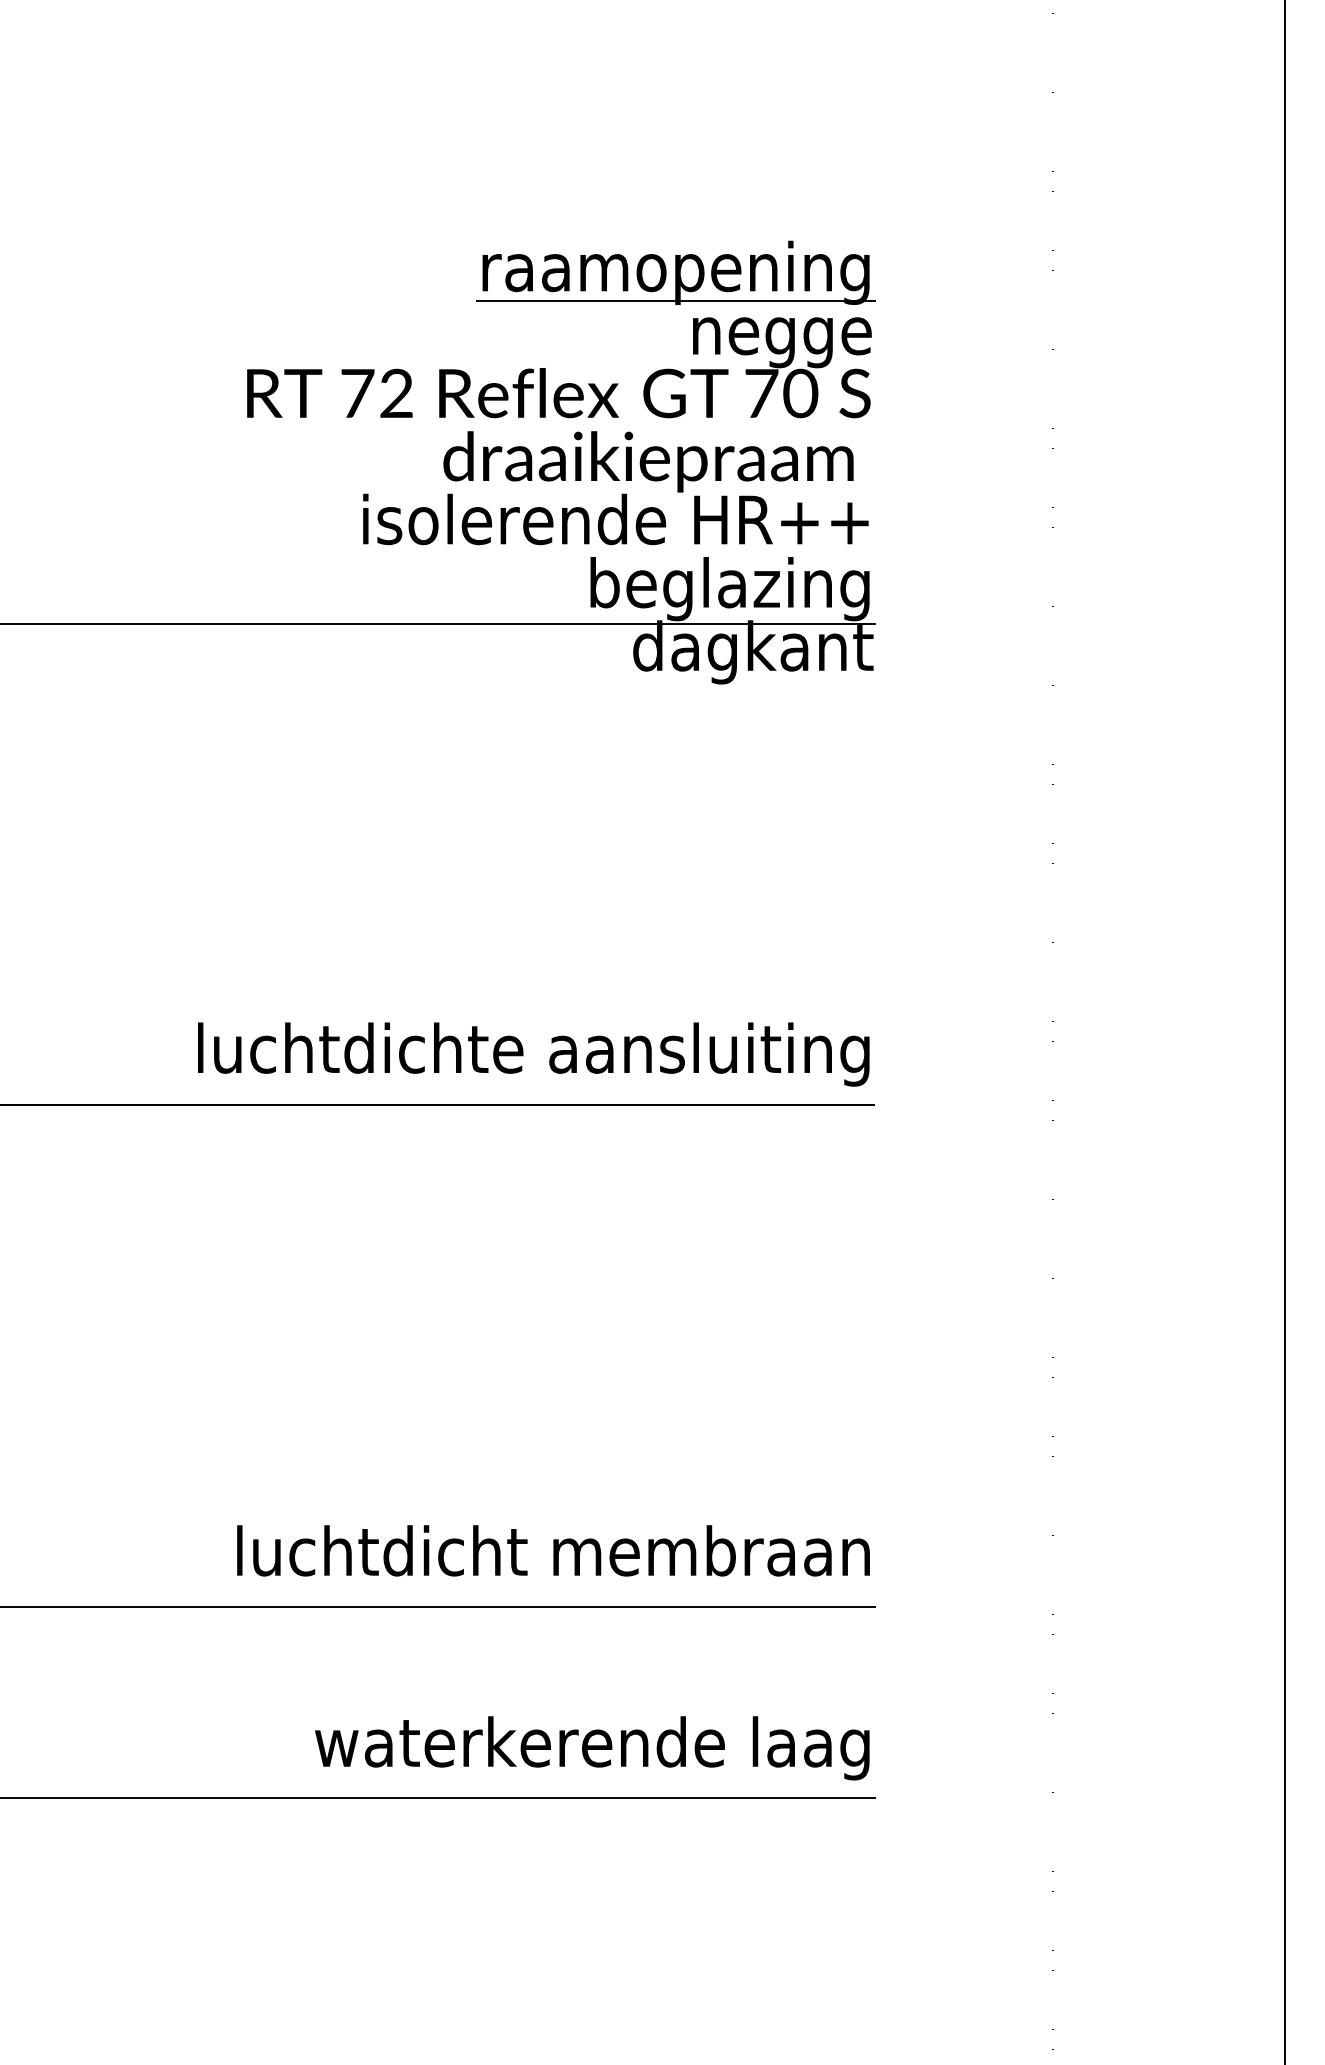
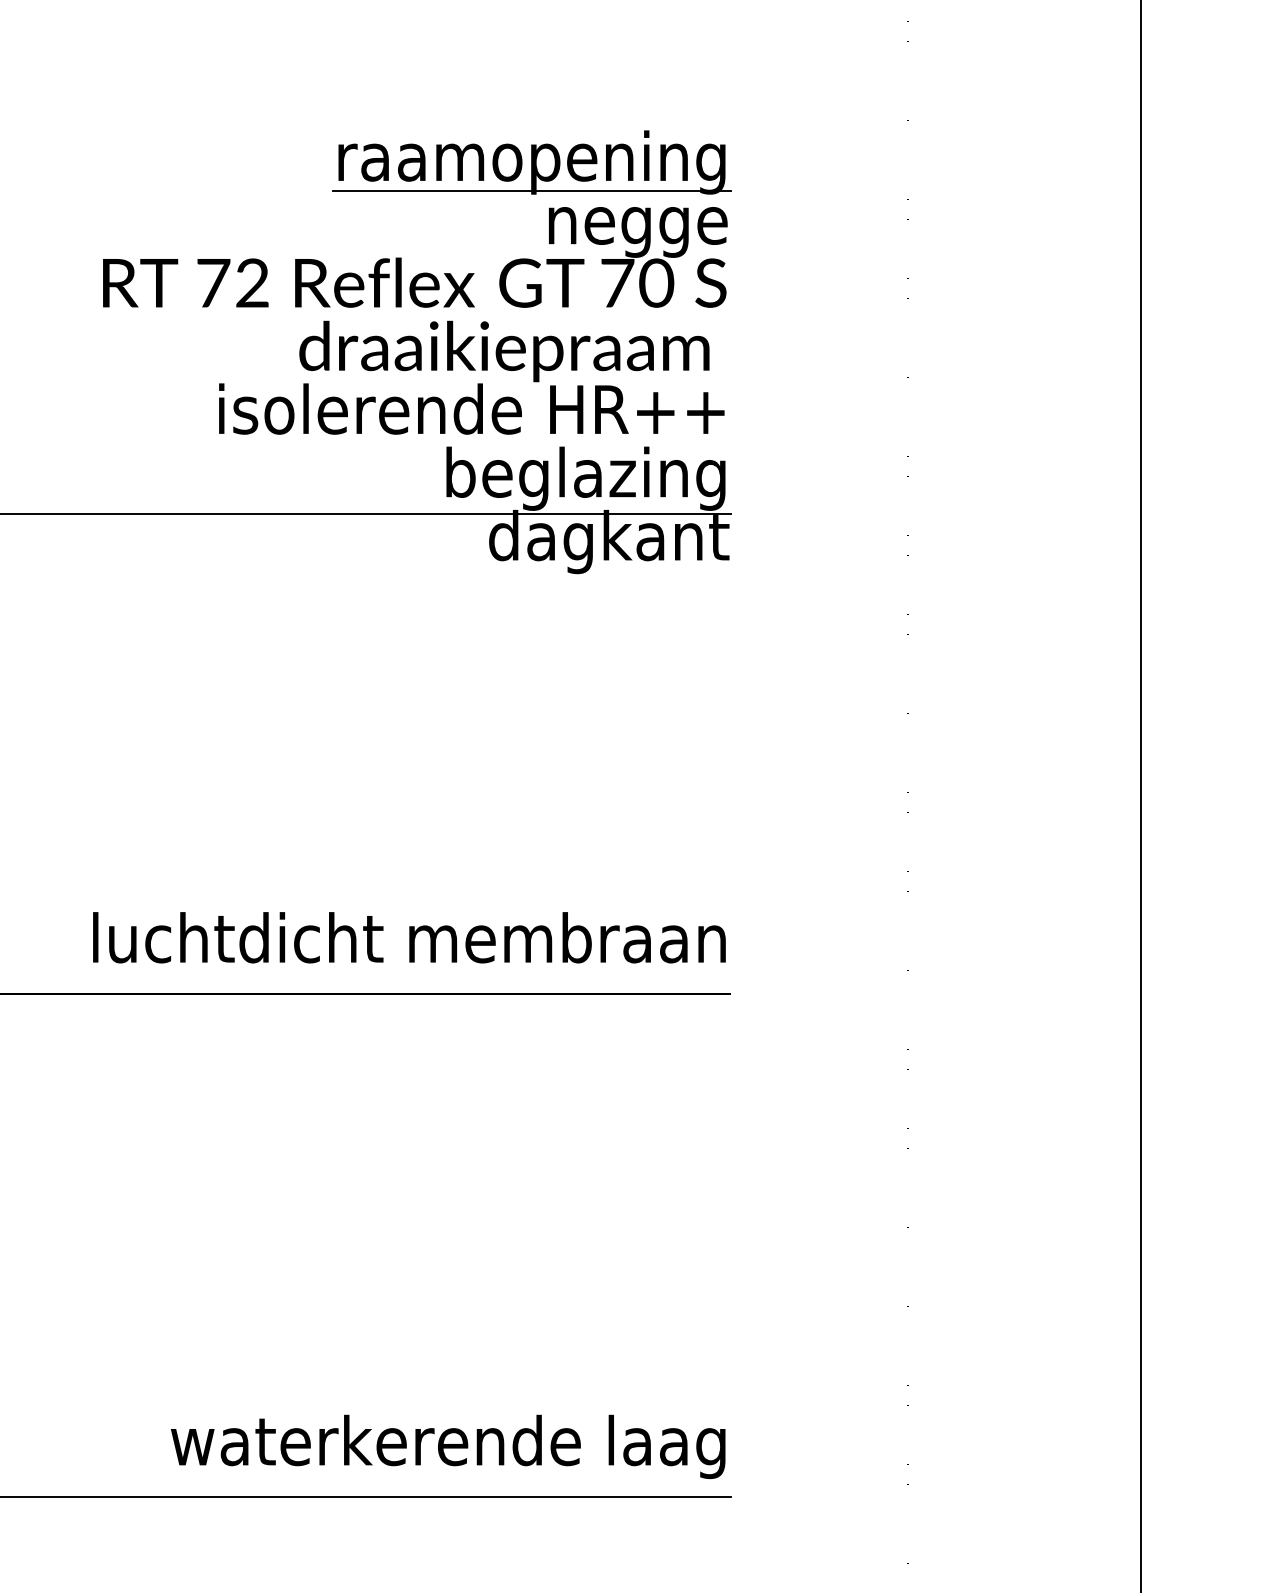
text: (533, 1054) -> (389, 944), luchtdichte aansluiting -> luchtdicht membraan
text: (553, 1557) -> (409, 1447), luchtdicht membraan -> waterkerende laag

